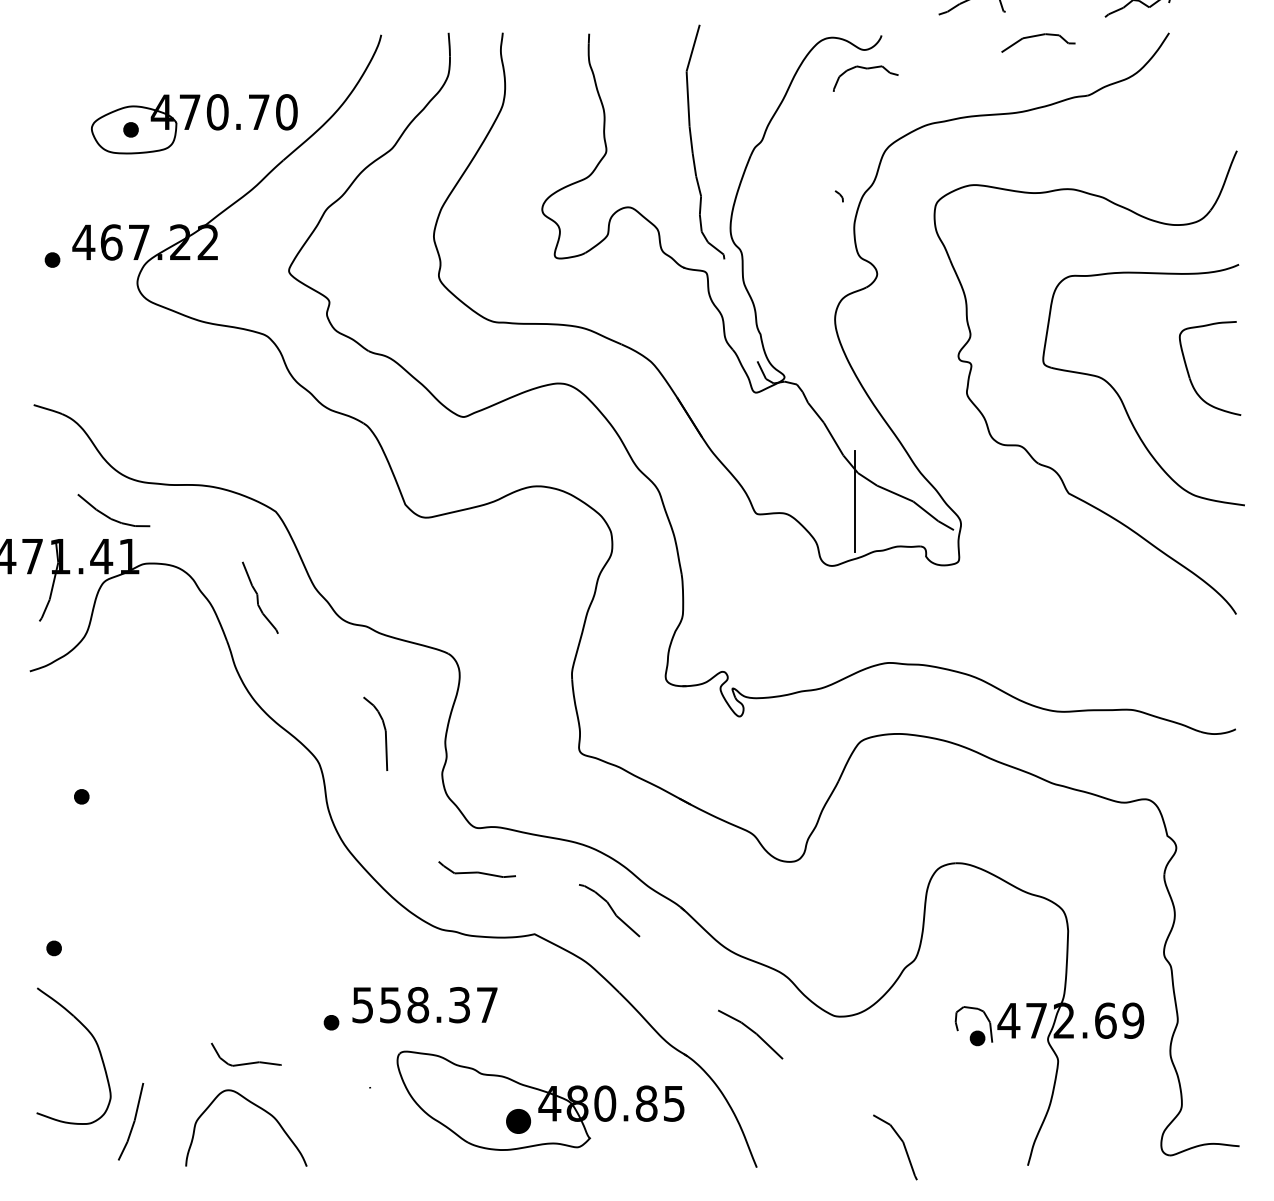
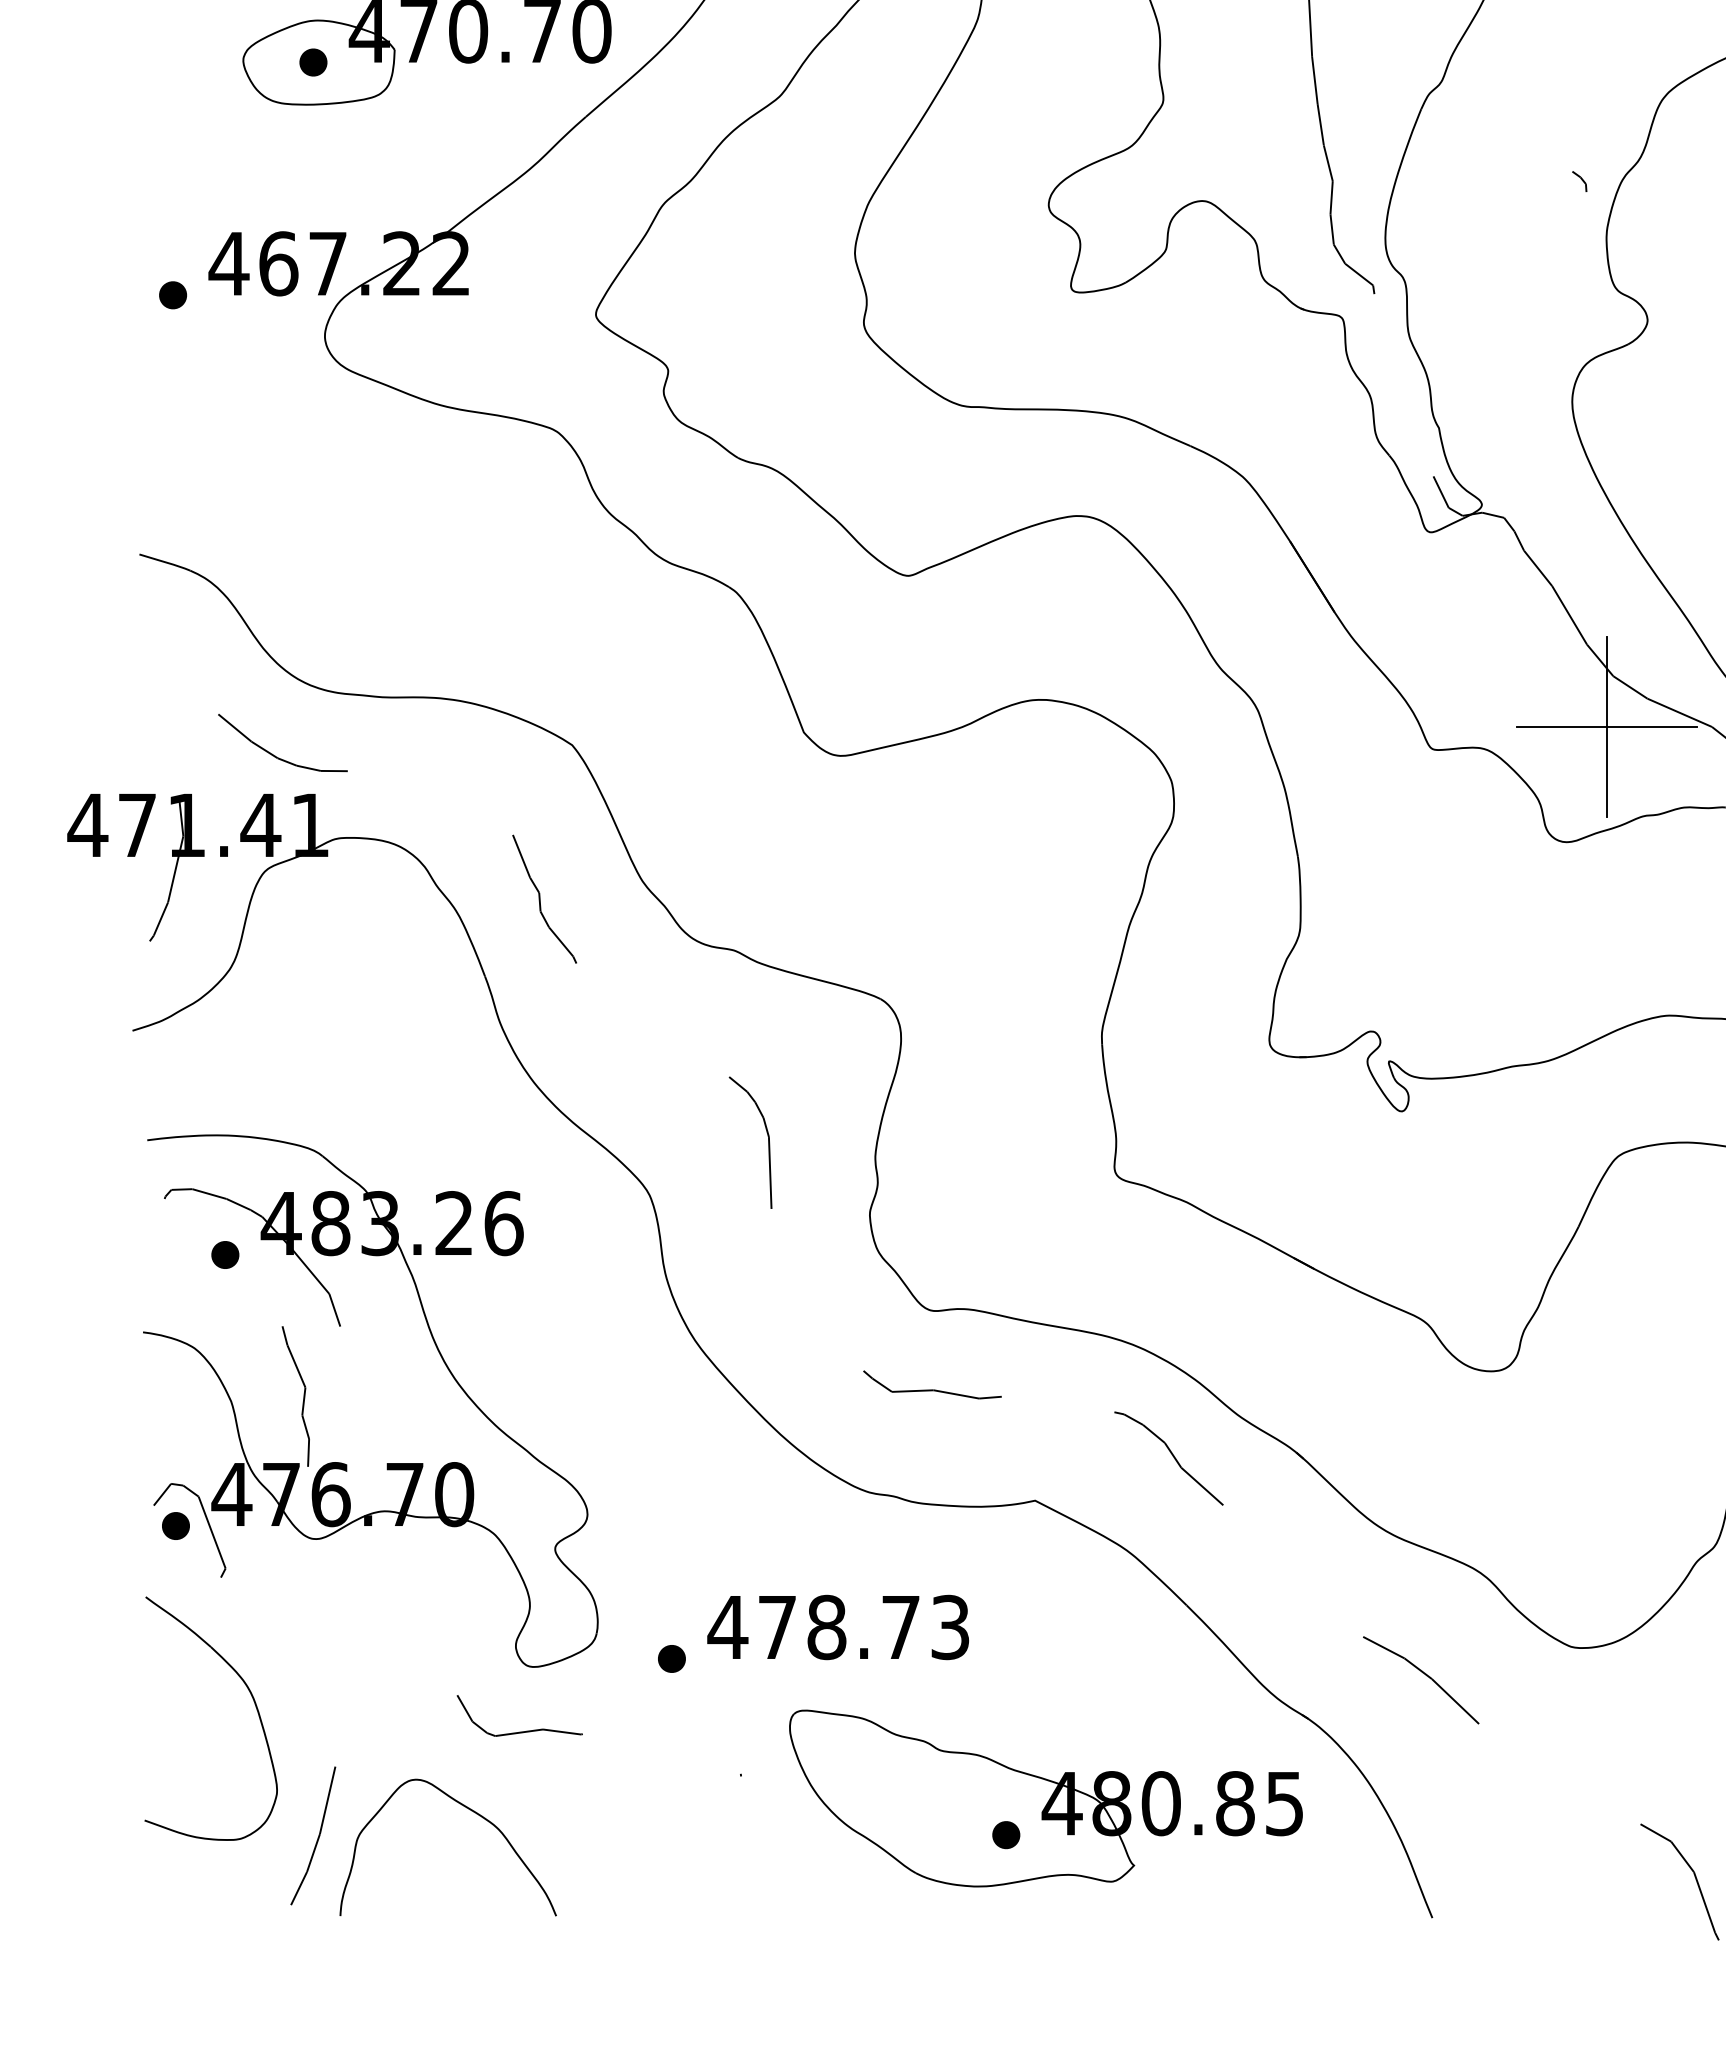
line: (854, 501) -> (1606, 726), added
part: (127, 874) -> (307, 1393), added
text: (424, 1005) -> (838, 1628), 558.37 -> 478.73
curve: (257, 1107) -> (468, 1810), moved
part: (518, 1120) -> (1006, 1833), size x0.62

